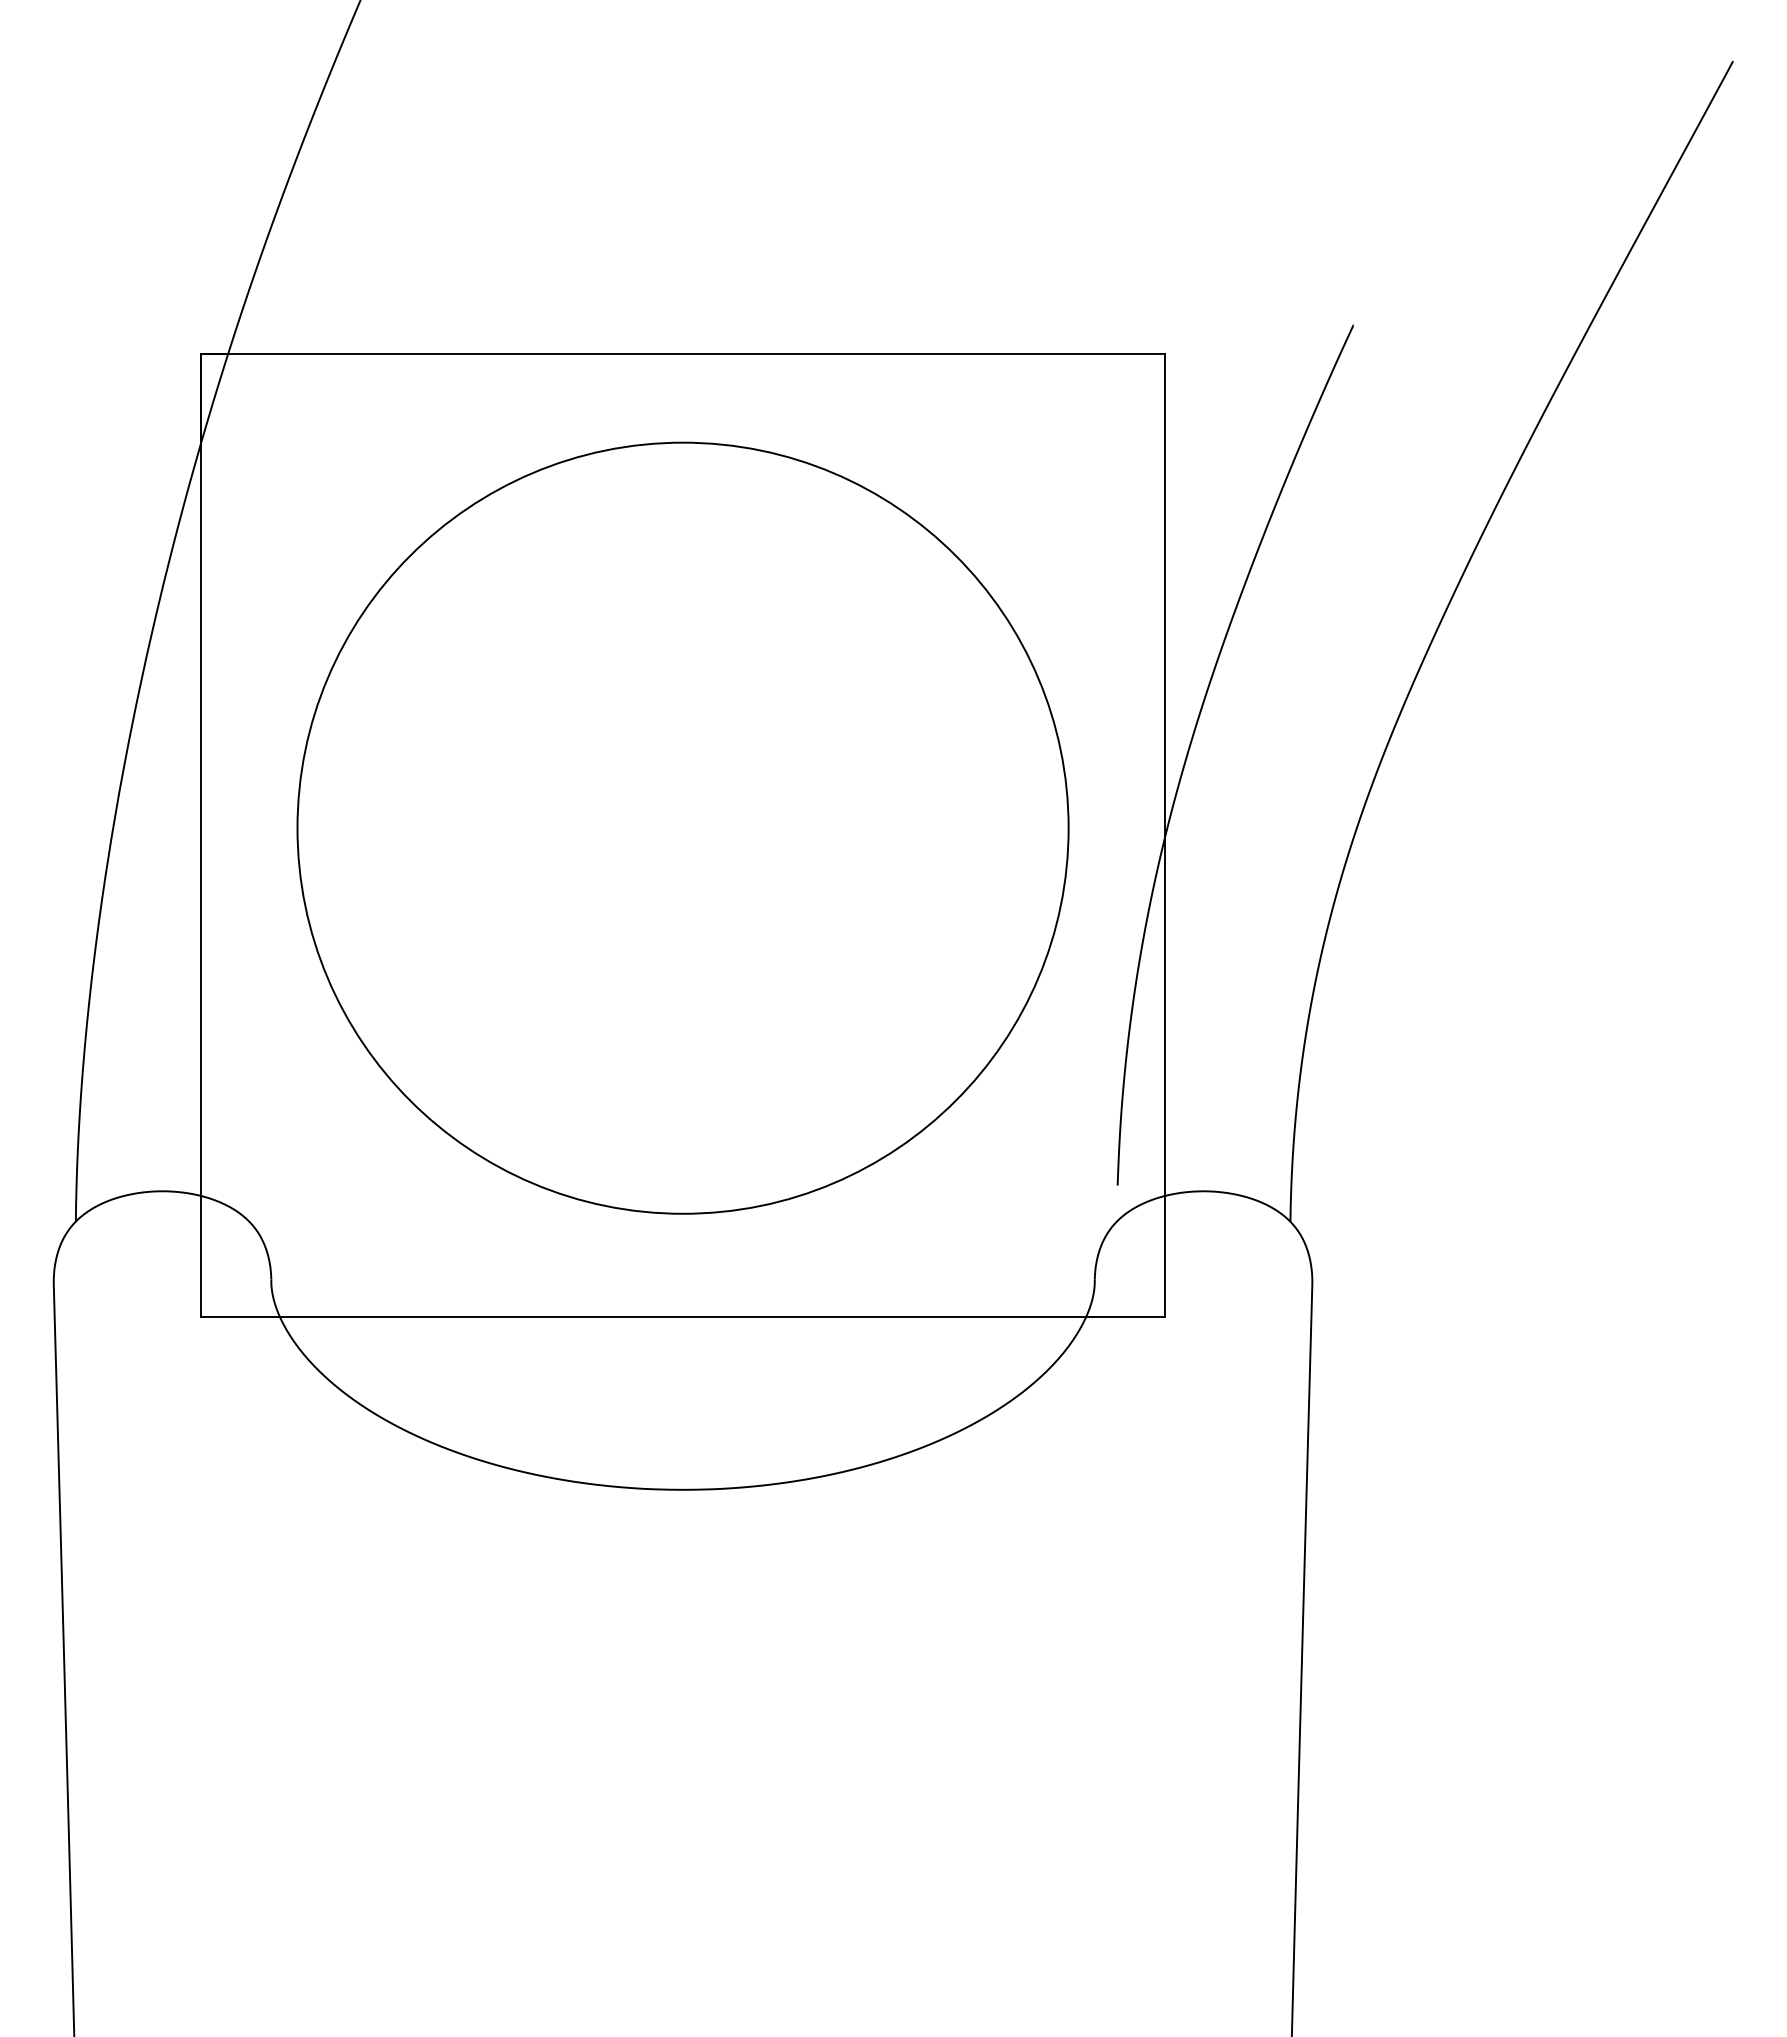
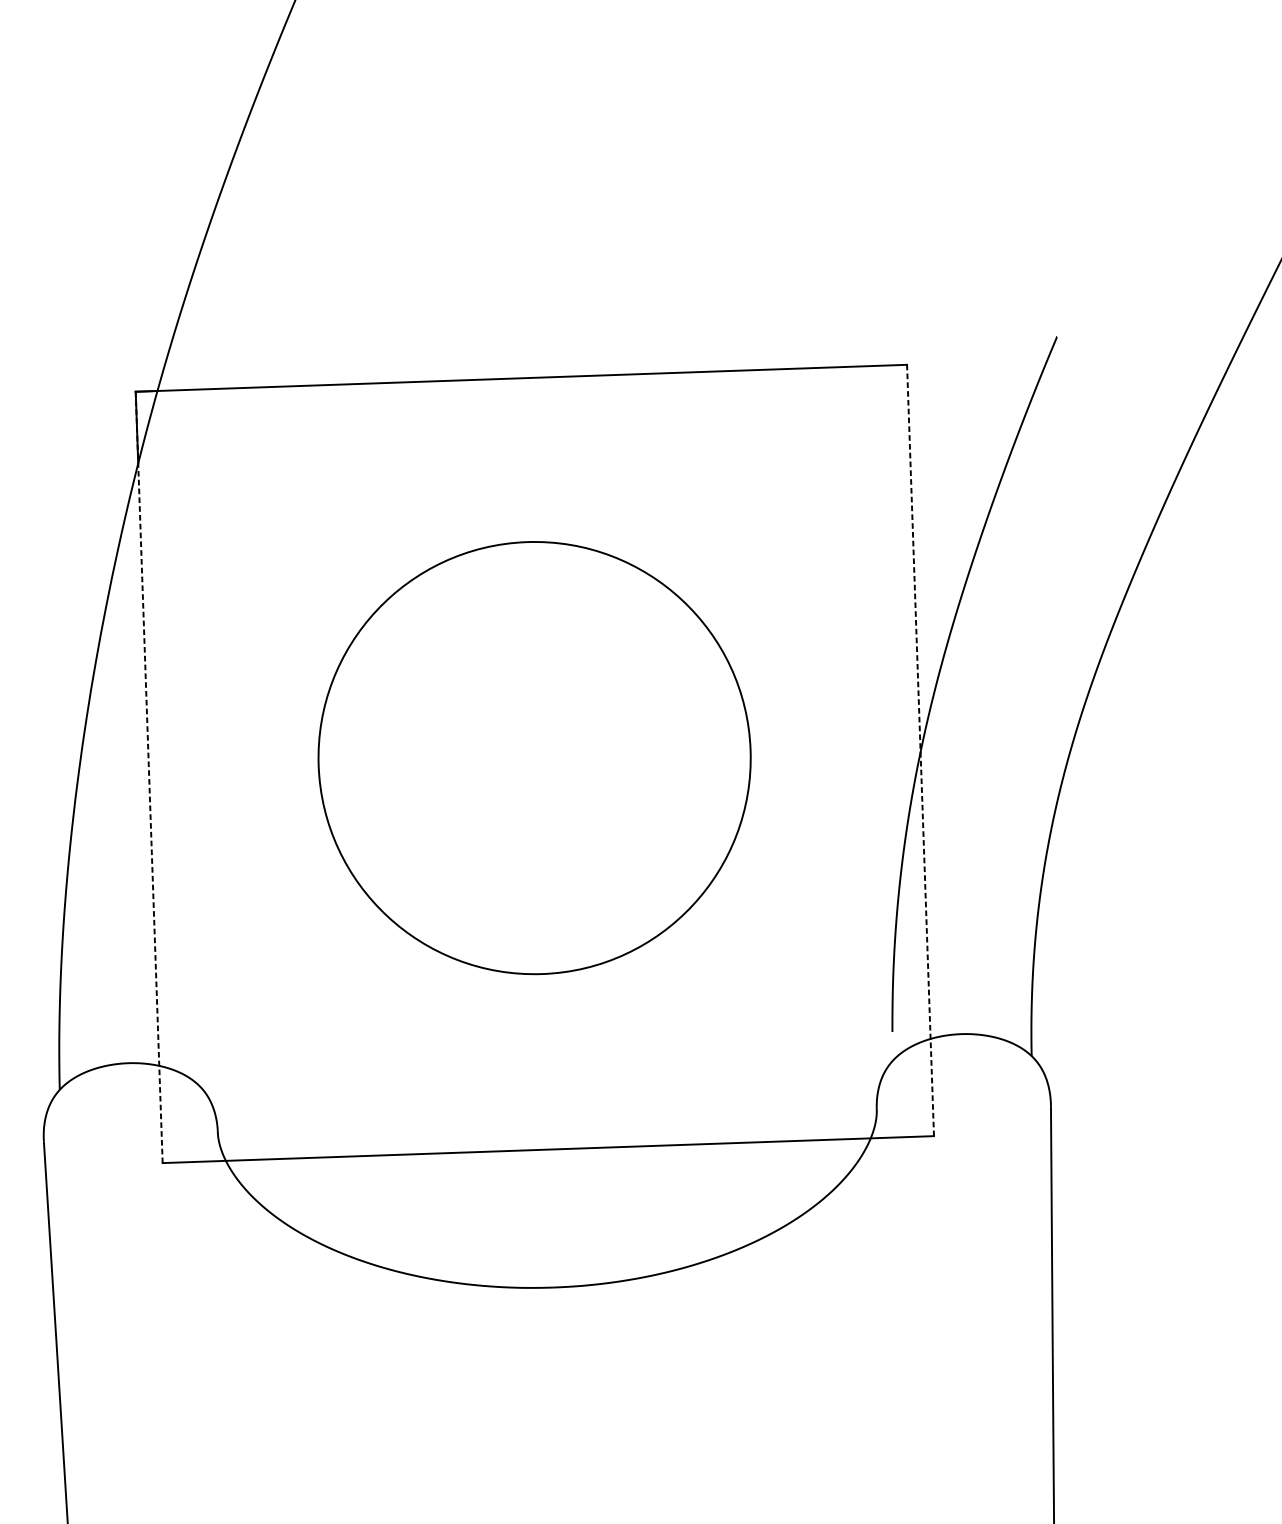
circle: (682, 827) -> (534, 757), size x0.7
line: (201, 835) -> (149, 777), solid -> dashed
line: (1165, 835) -> (920, 750), solid -> dashed

